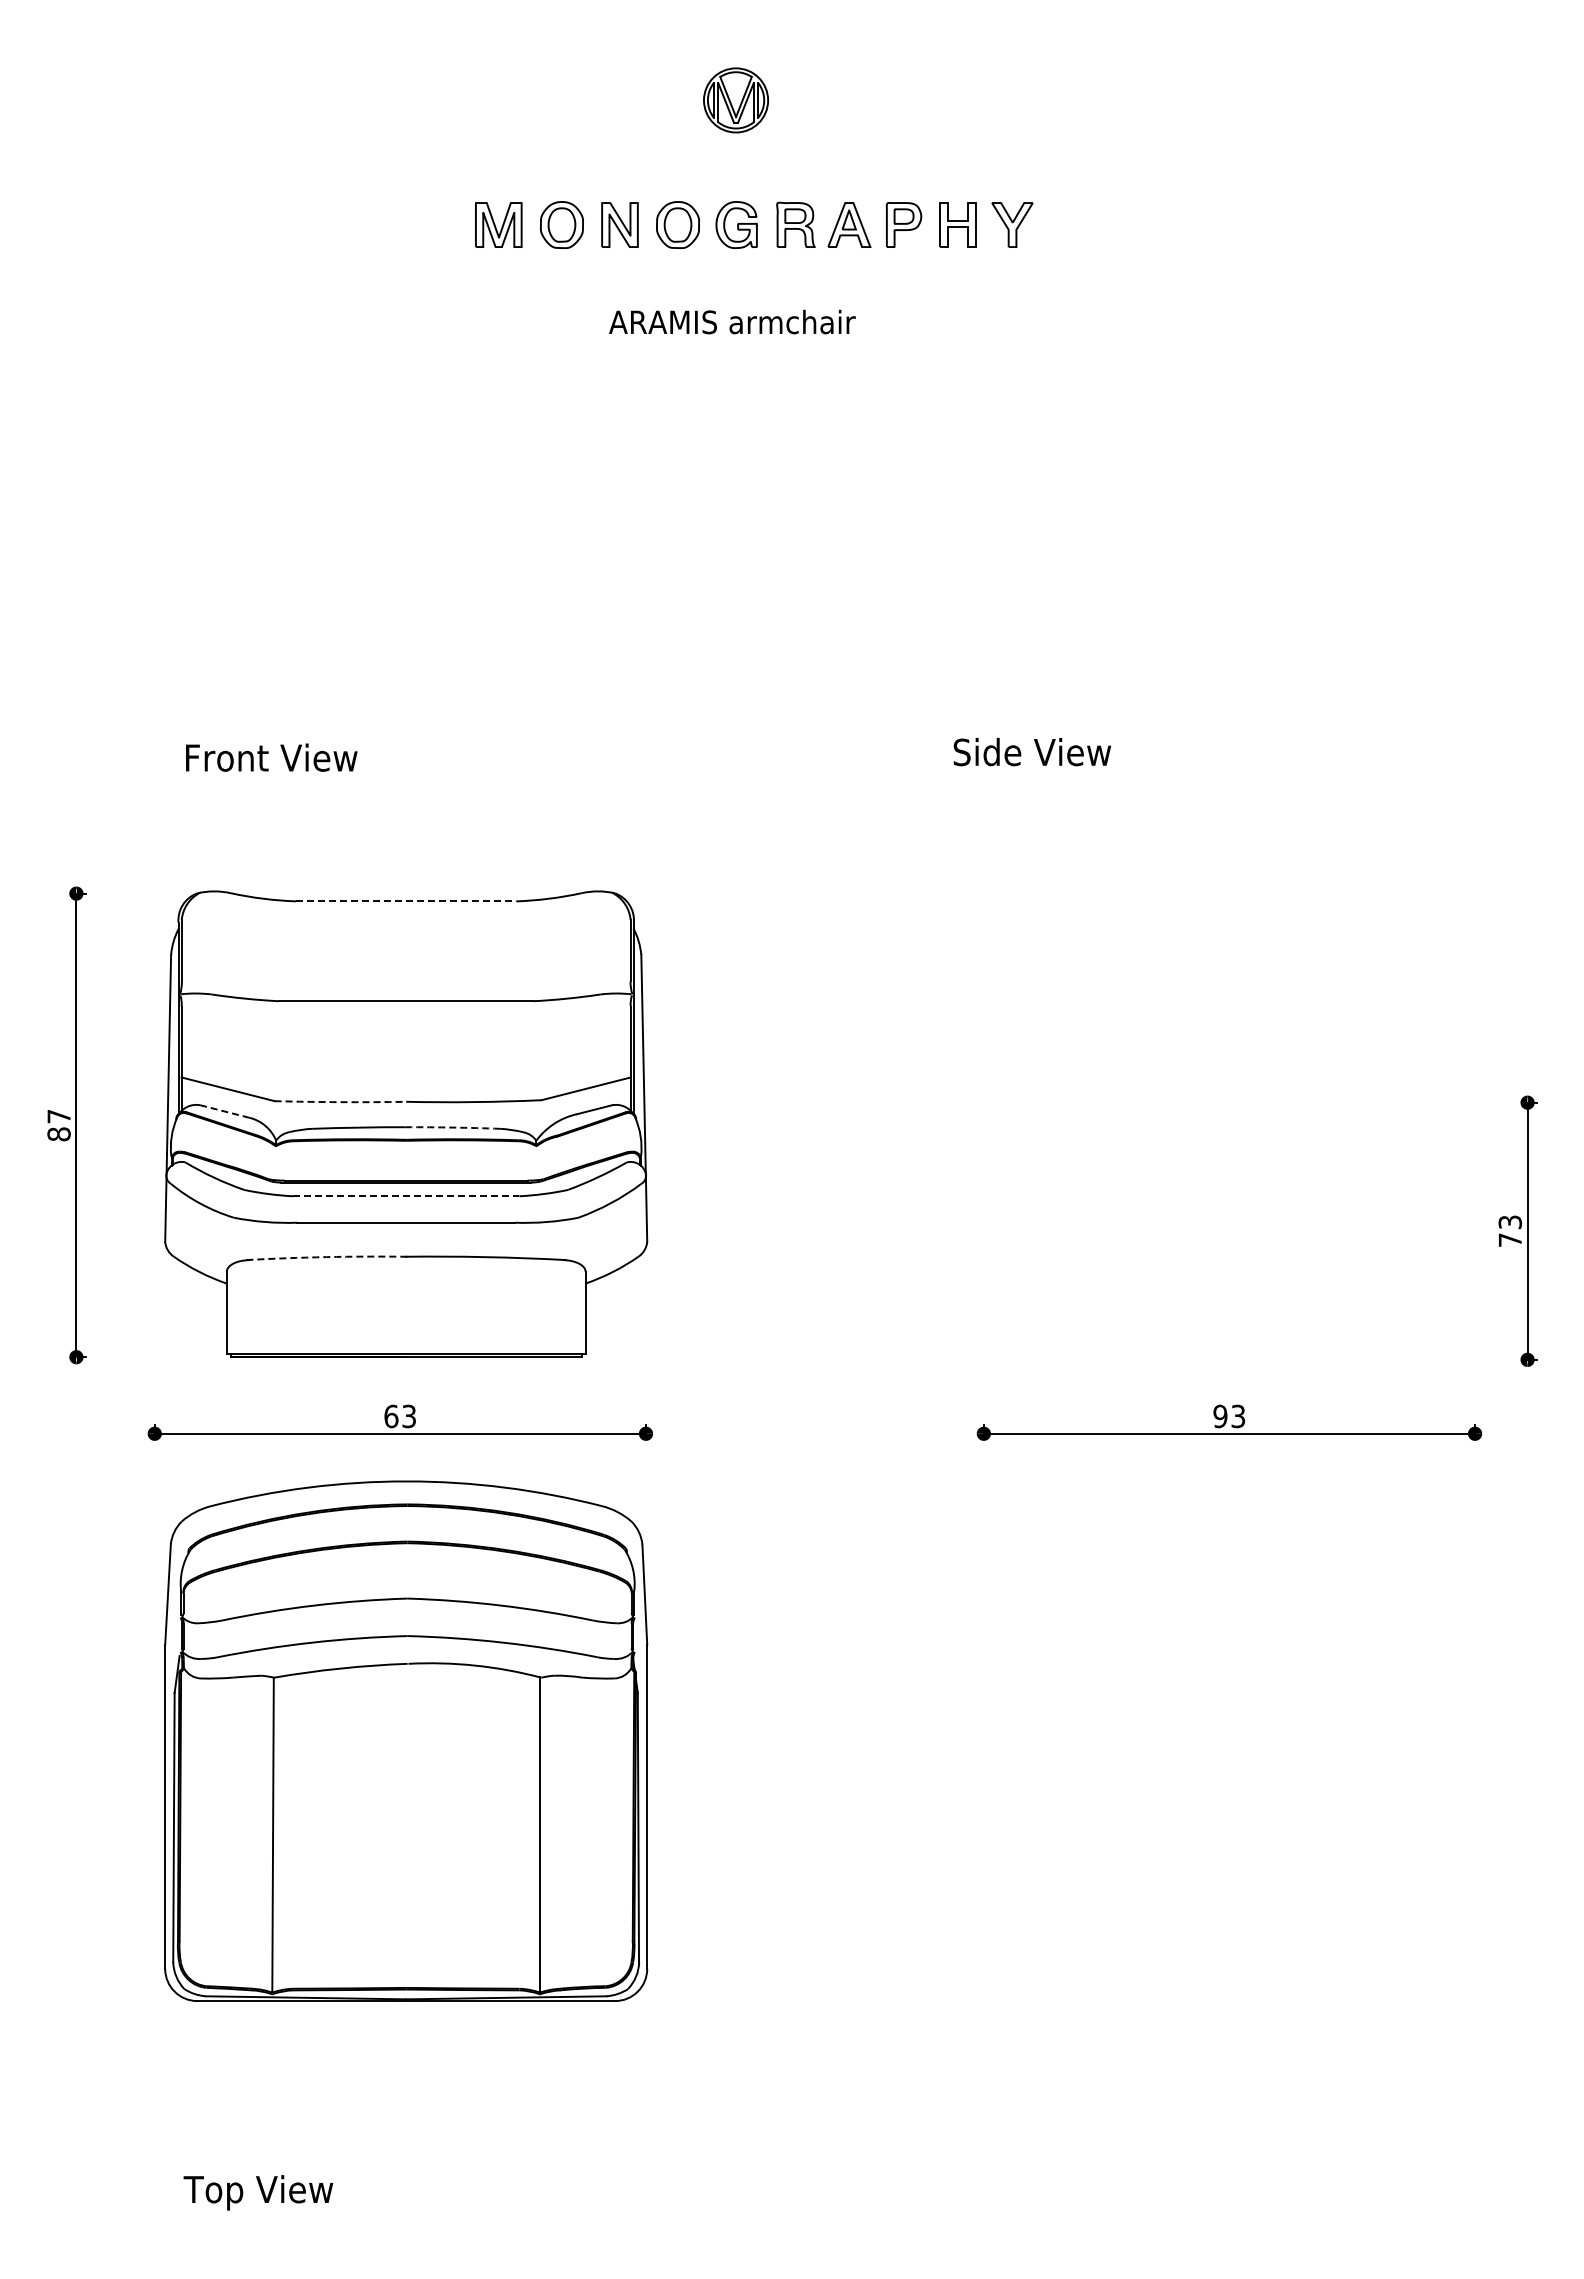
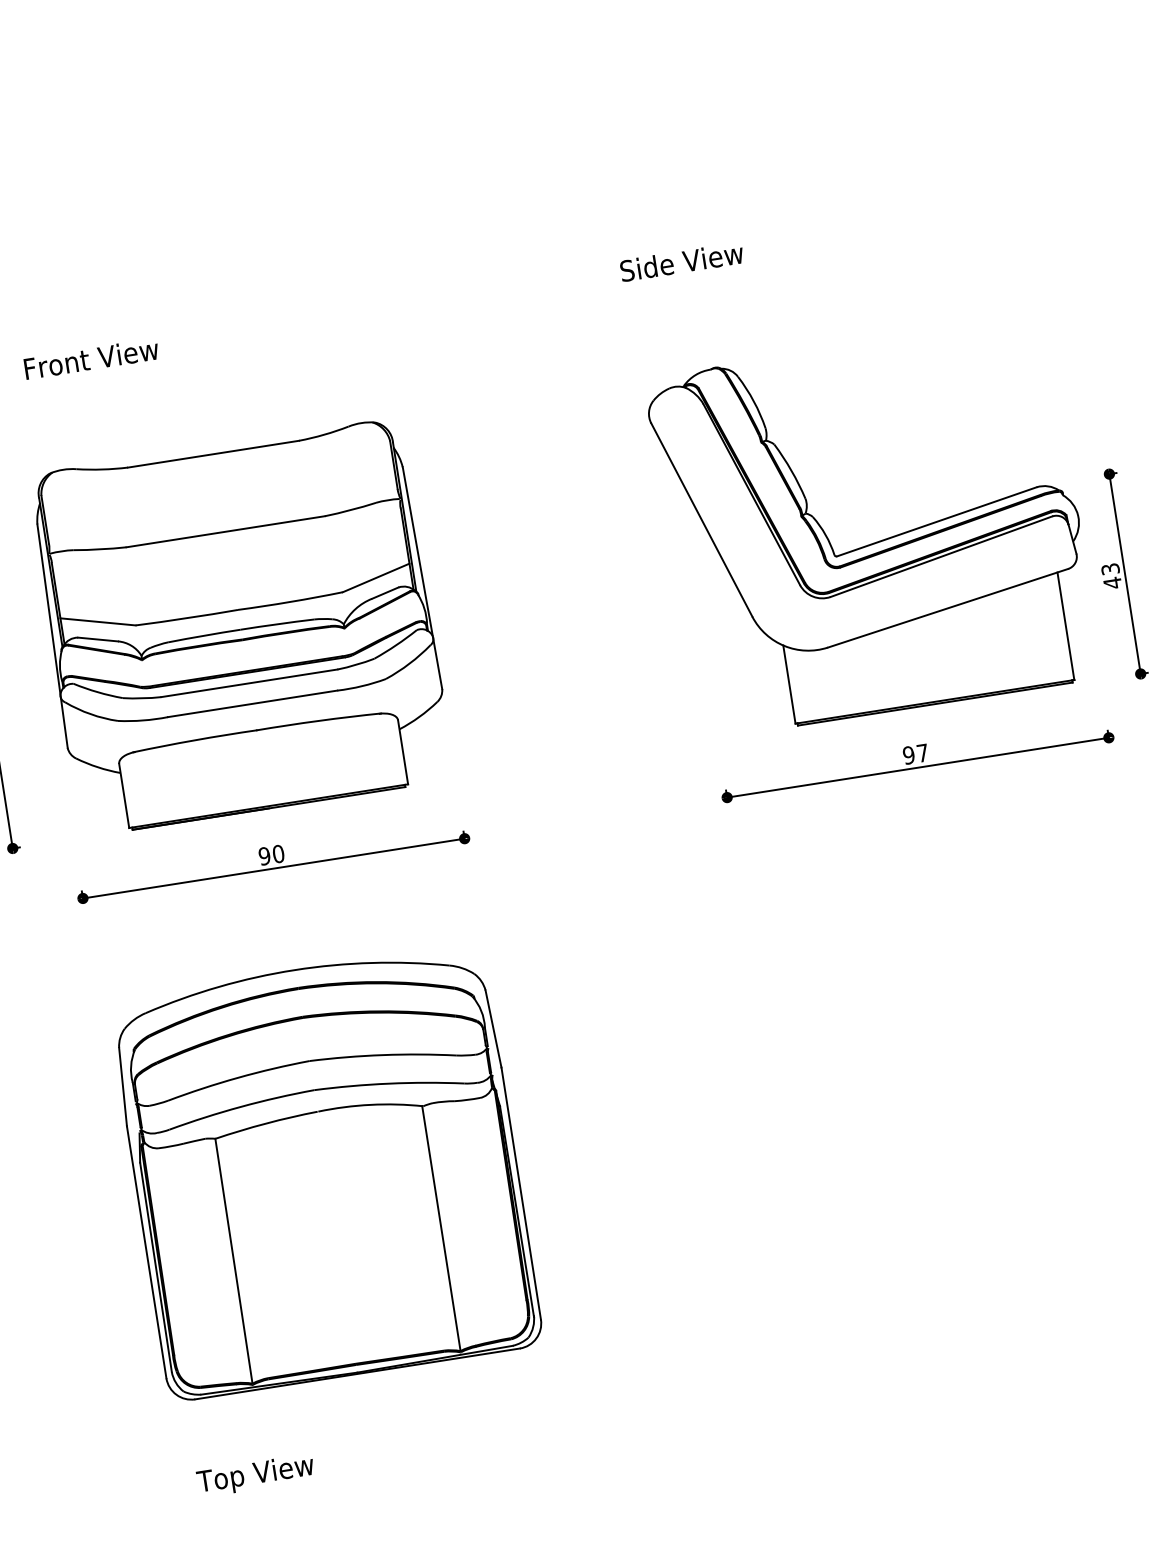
line: (406, 901) -> (213, 454), dashed -> solid
arc: (340, 1102) -> (186, 618), dashed -> solid
line: (225, 1111) -> (98, 639), dashed -> solid
arc: (453, 1127) -> (277, 624), dashed -> solid
part: (1222, 1141) -> (877, 541), added
line: (406, 1196) -> (249, 683), dashed -> solid
text: (1510, 1239) -> (1112, 582), 73 -> 43
arc: (326, 1257) -> (194, 740), dashed -> solid
text: (400, 1416) -> (271, 855), 63 -> 90
text: (1237, 1416) -> (922, 753), 93 -> 97
part: (406, 1740) -> (326, 1171), moved

